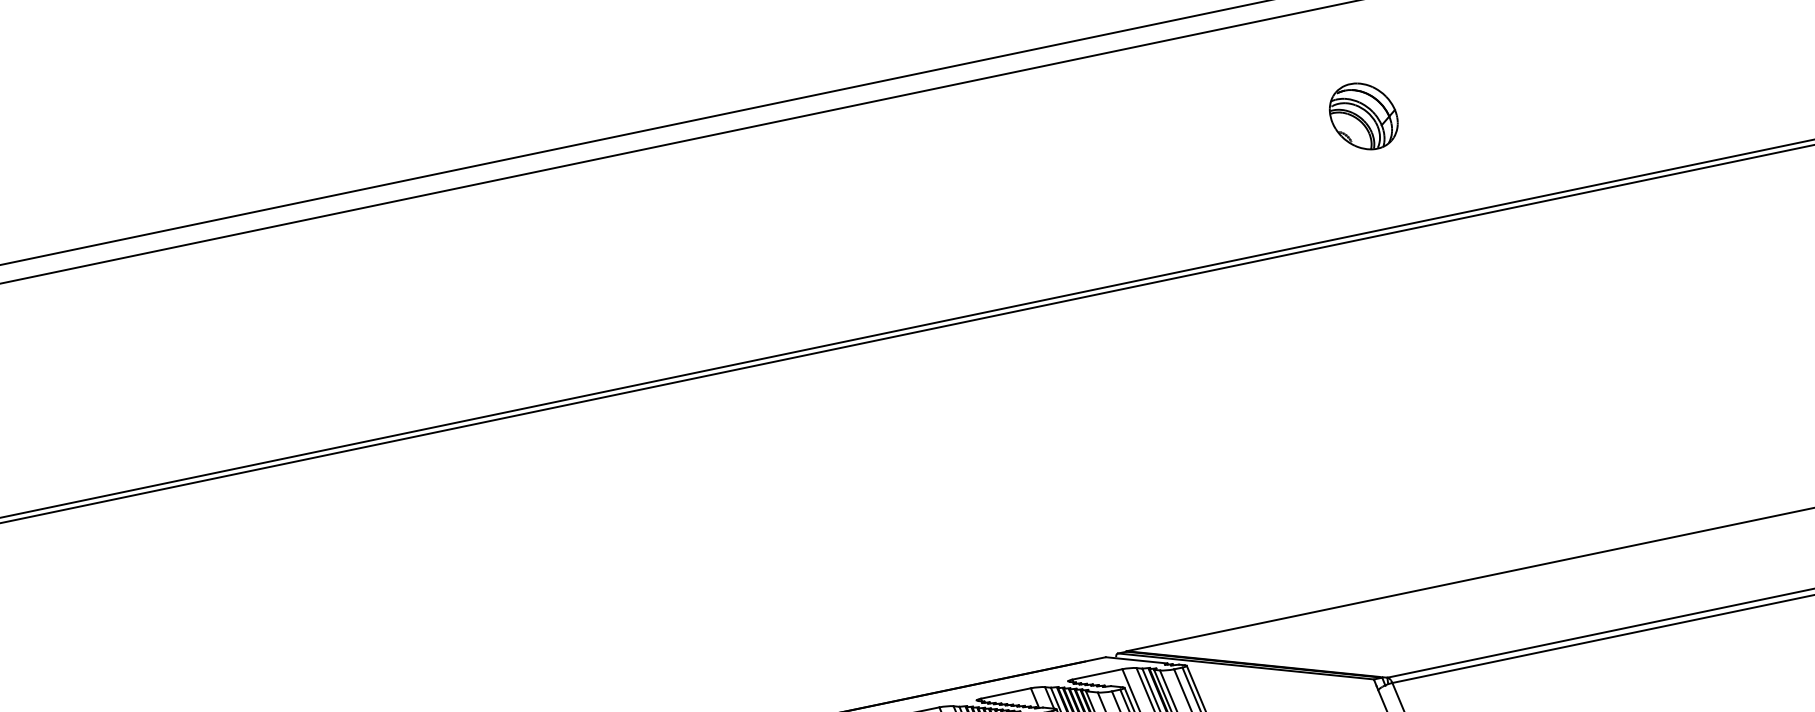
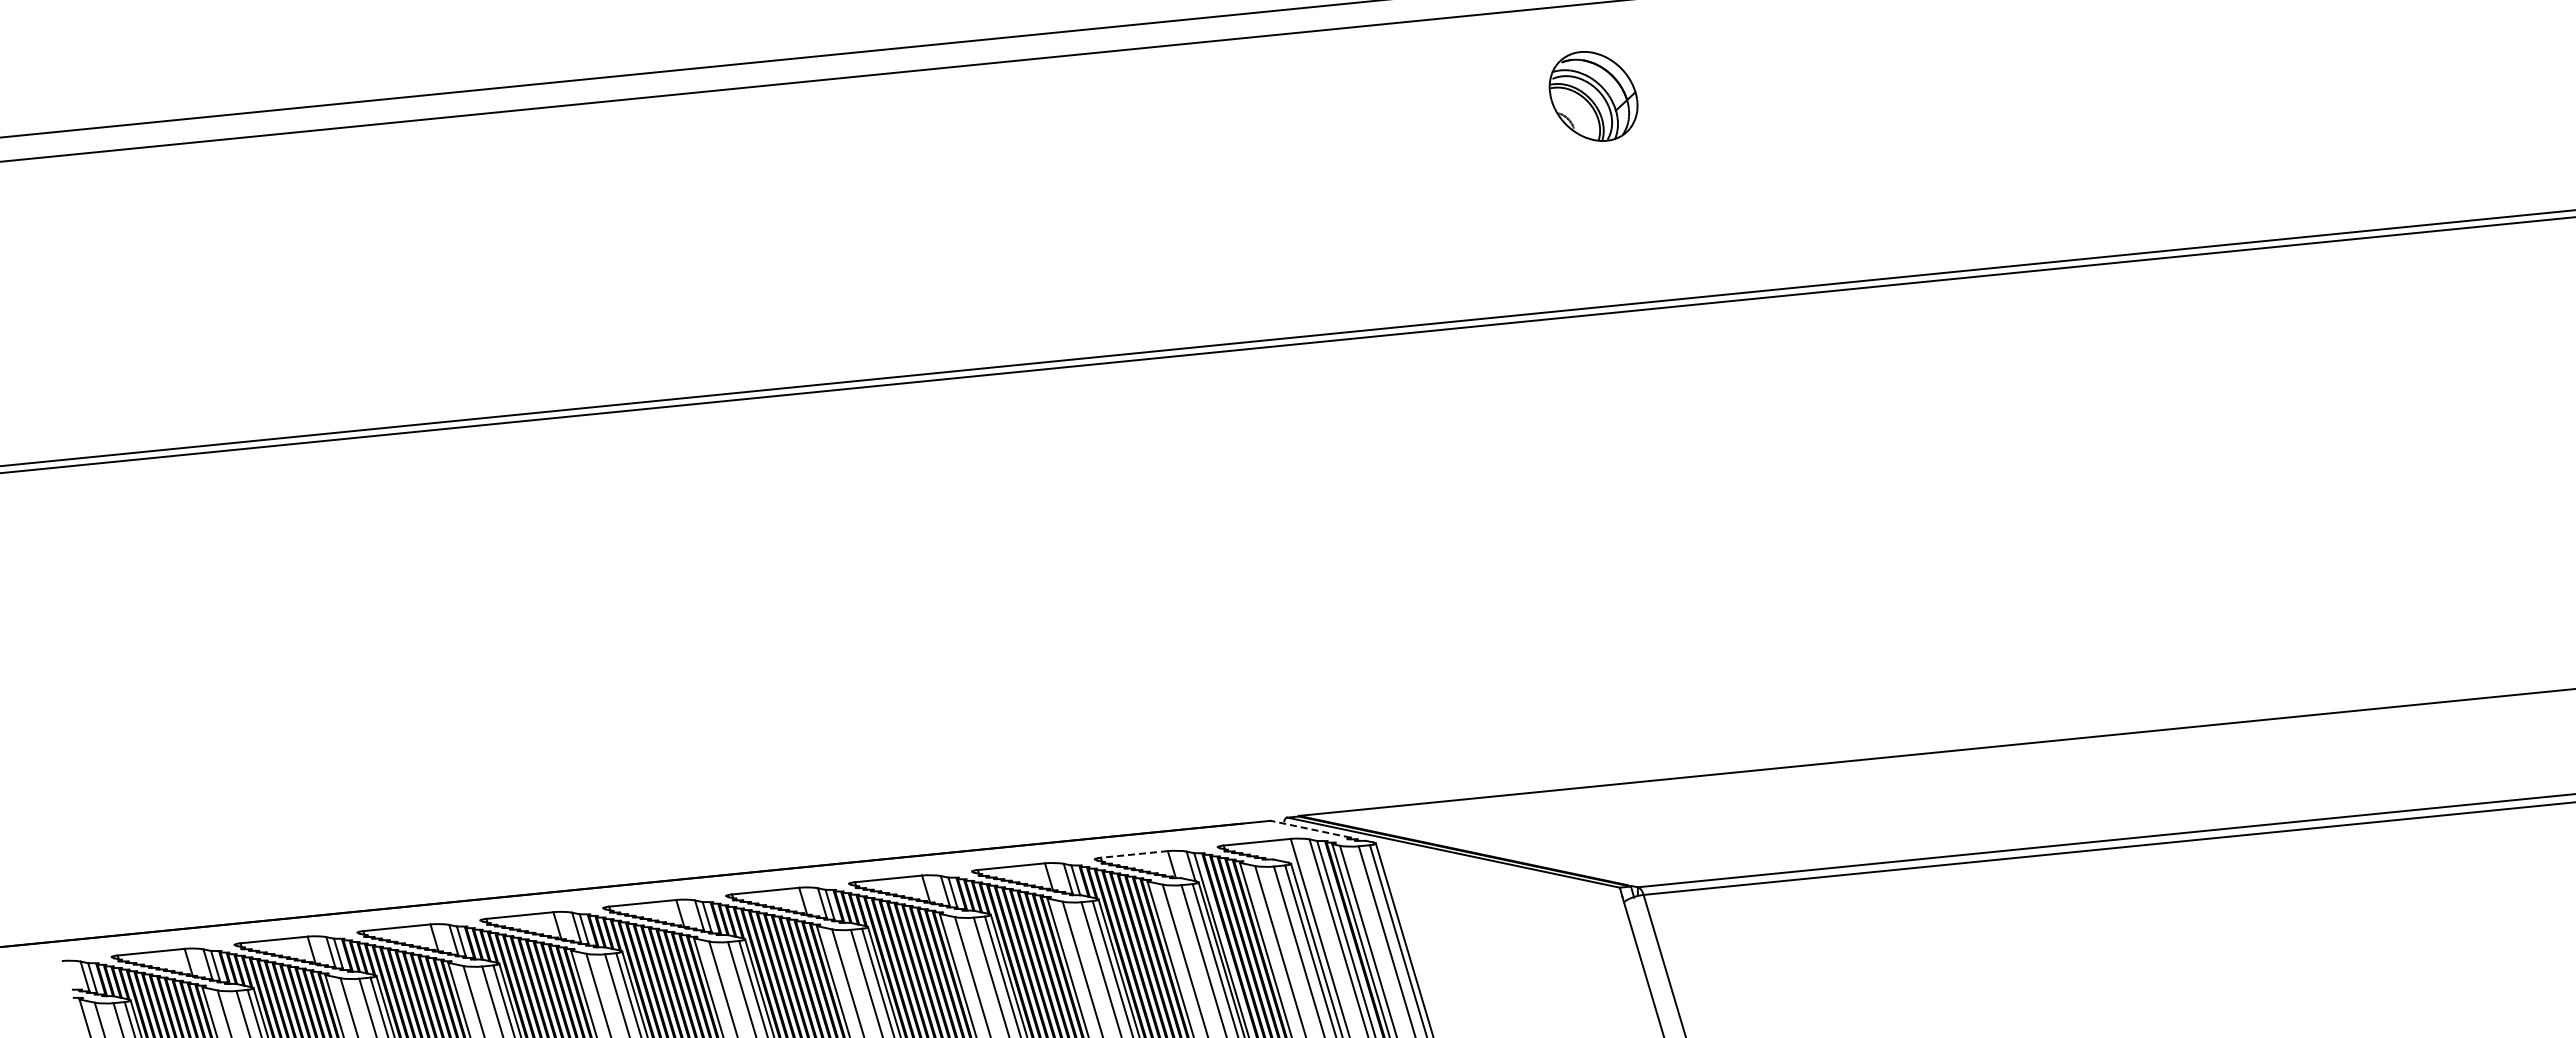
part: (1363, 116) -> (1593, 96), moved
line: (1136, 660) -> (1310, 829), solid -> dashed
line: (1006, 693) -> (1134, 854), solid -> dashed

